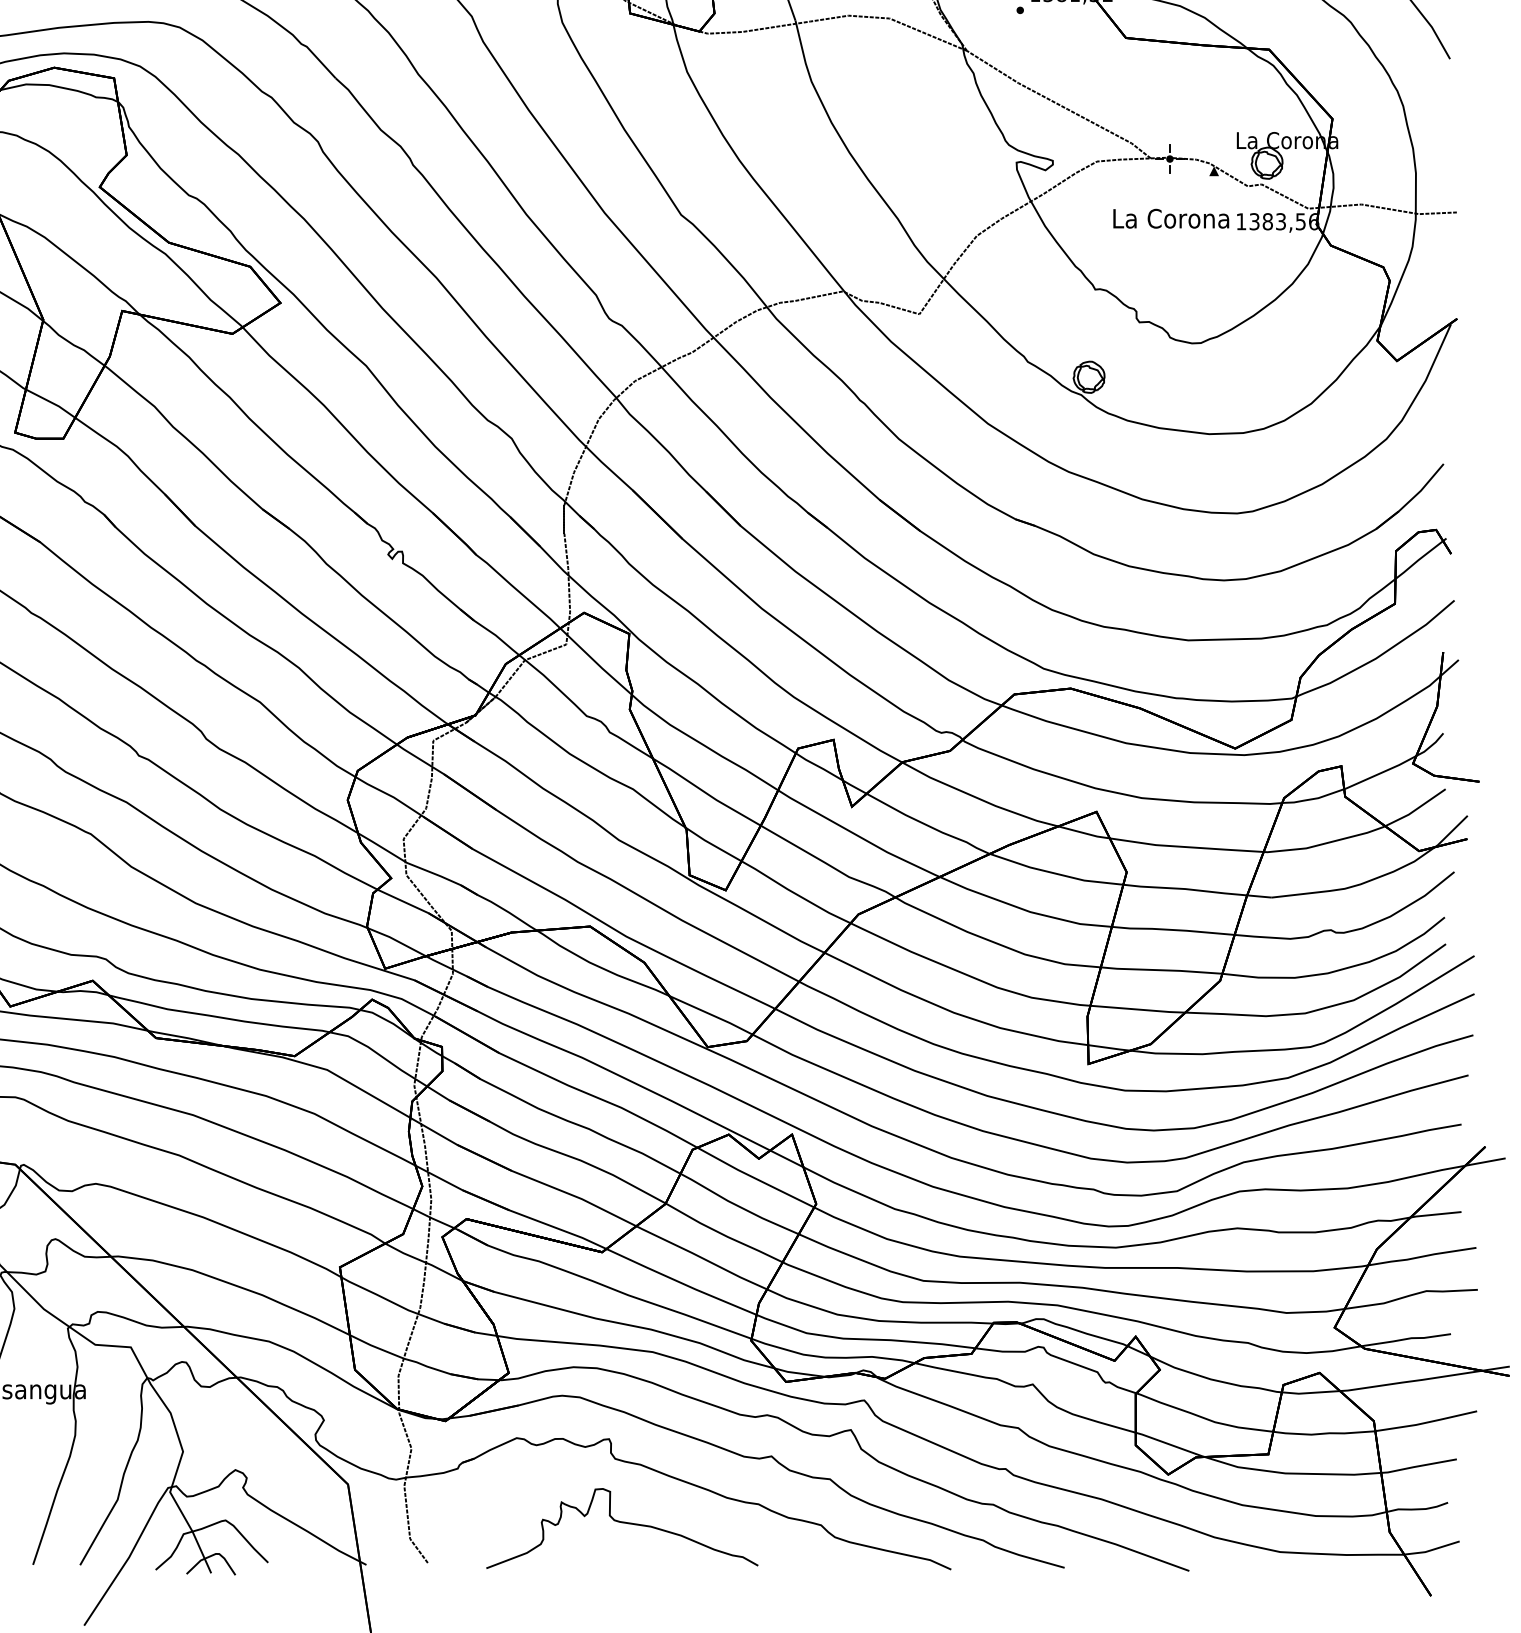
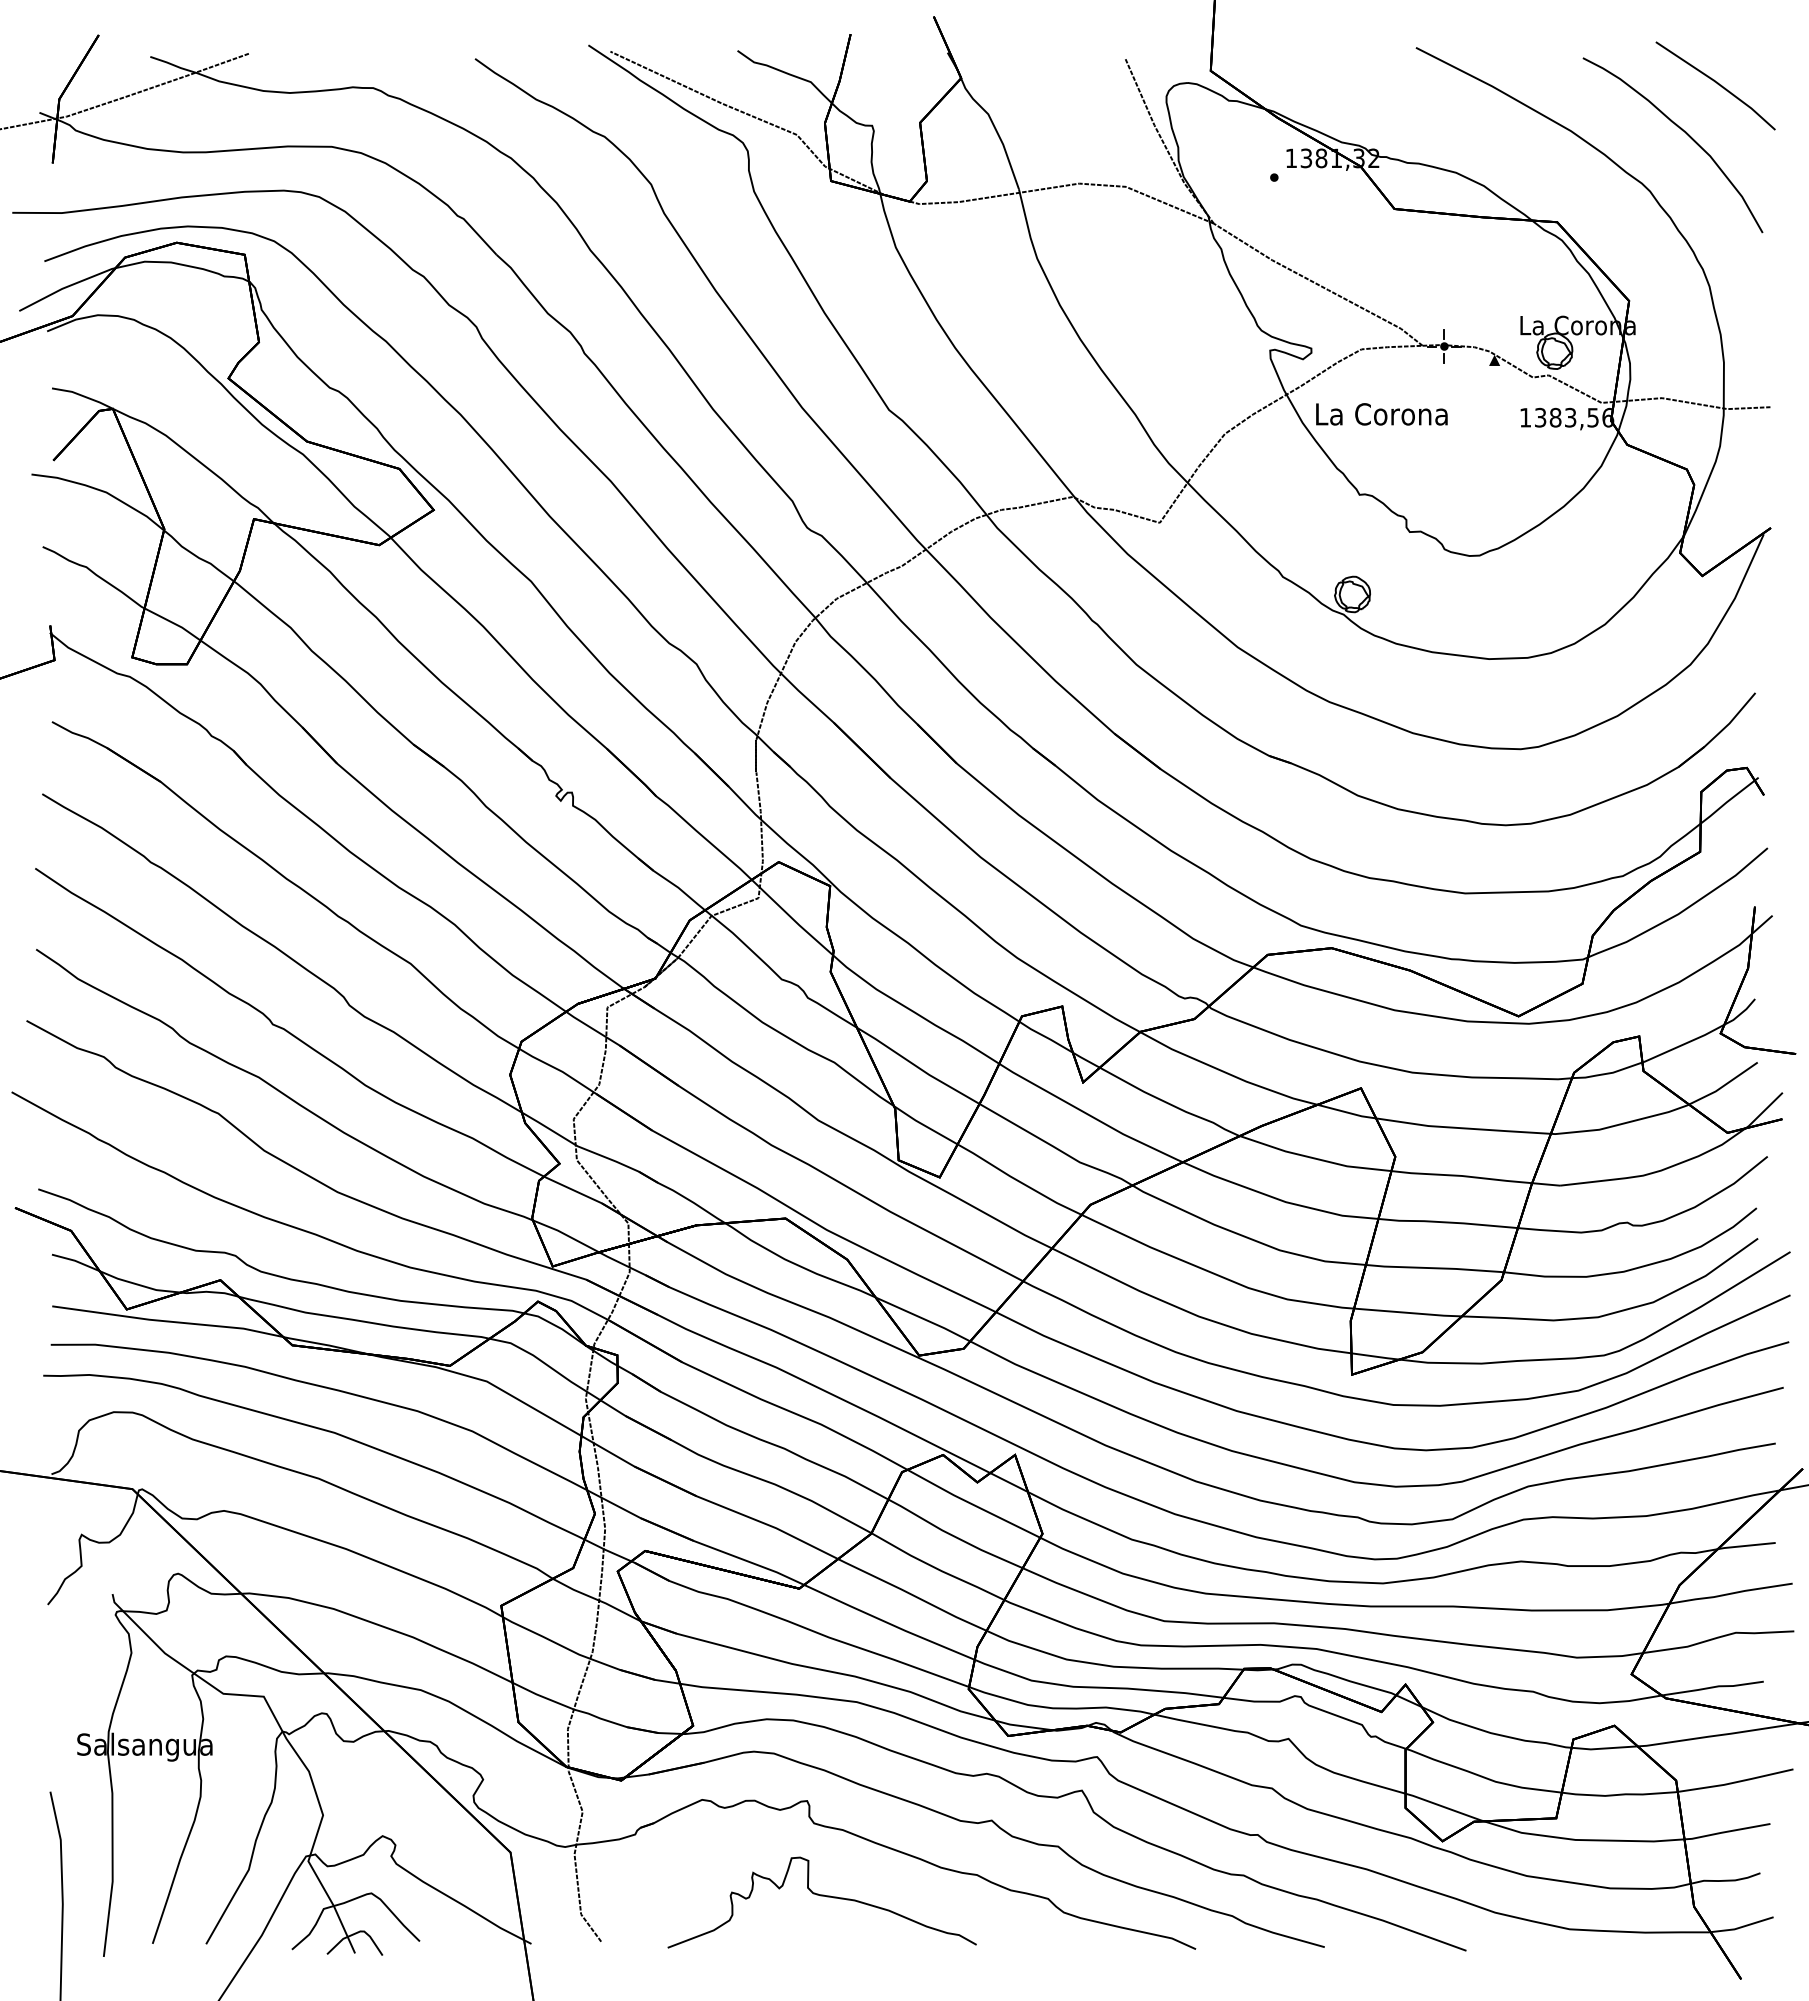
text: (1170, 218) -> (1381, 414), moved

